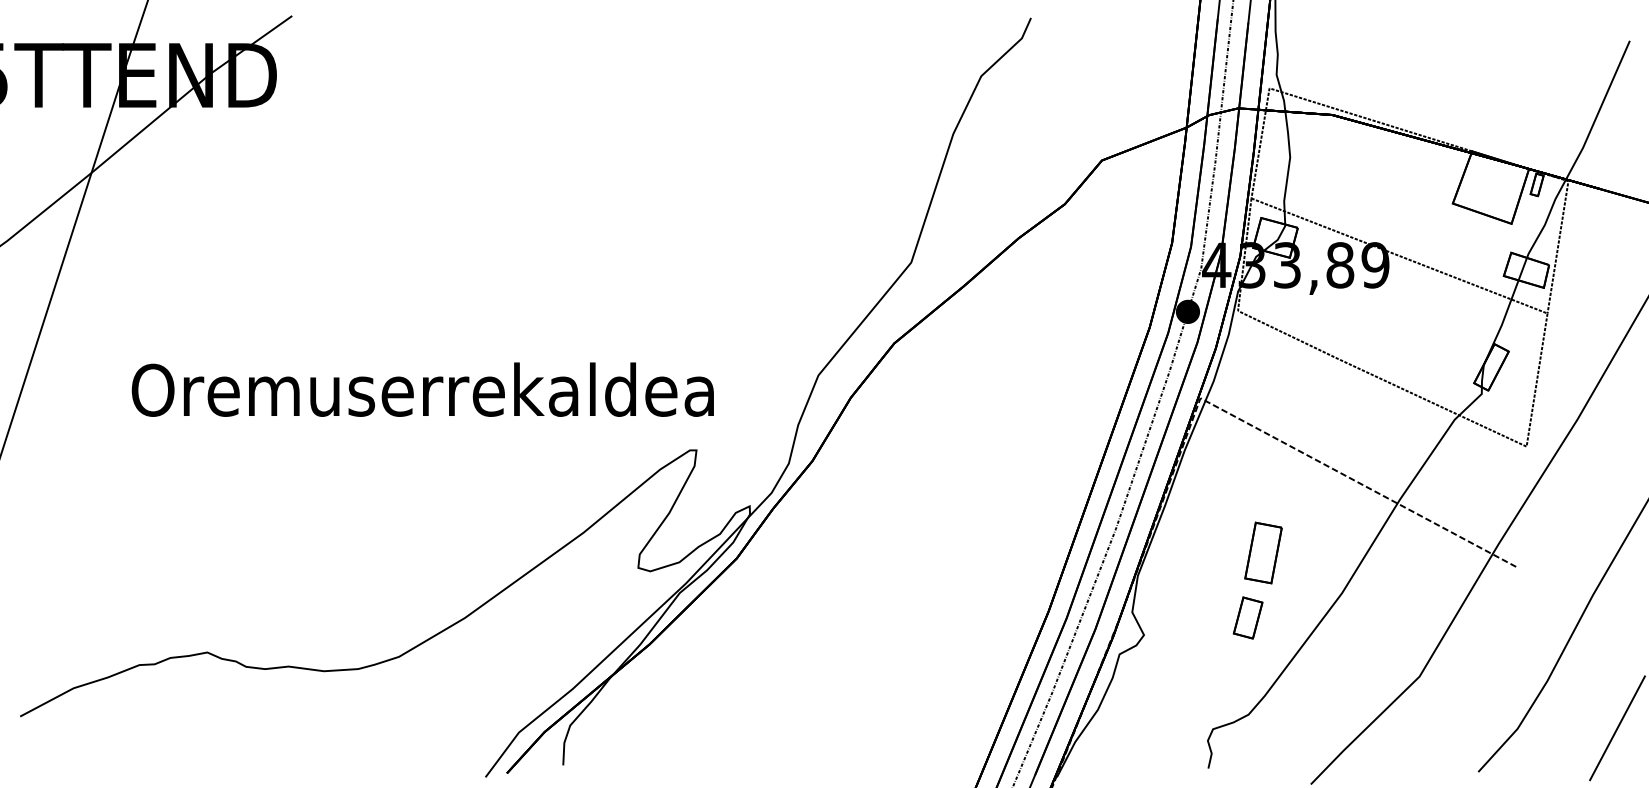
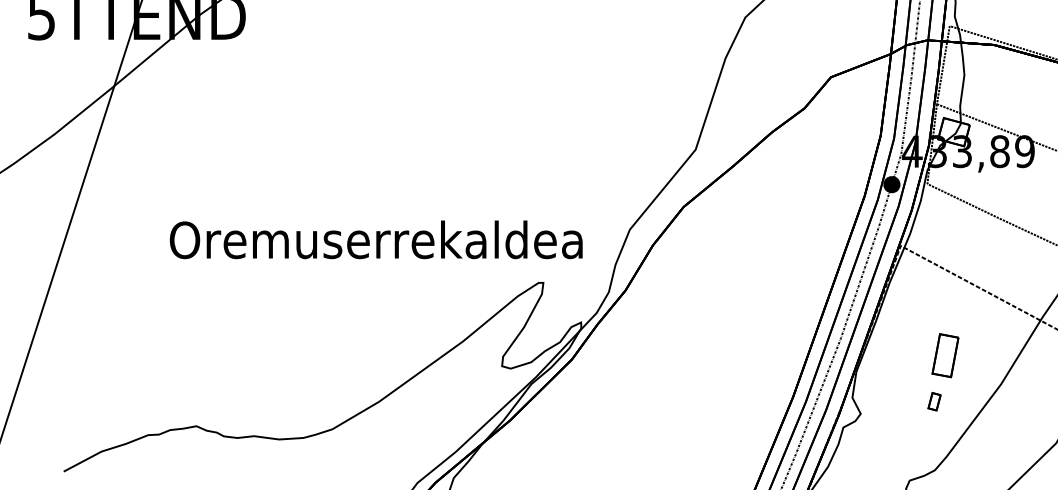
text: (422, 389) -> (375, 239), moved
part: (1247, 617) -> (934, 401), size x0.6

